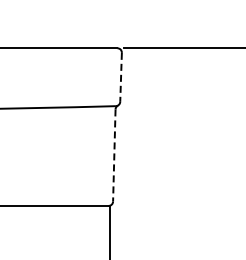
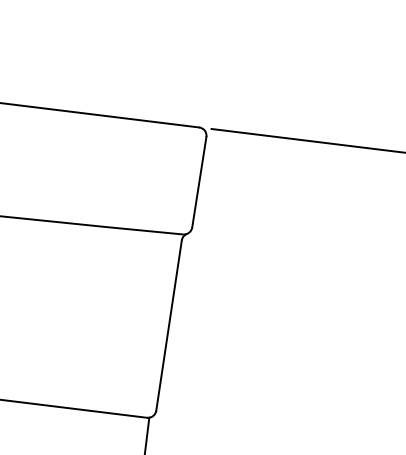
line: (121, 77) -> (200, 182), dashed -> solid
line: (114, 156) -> (169, 327), dashed -> solid

